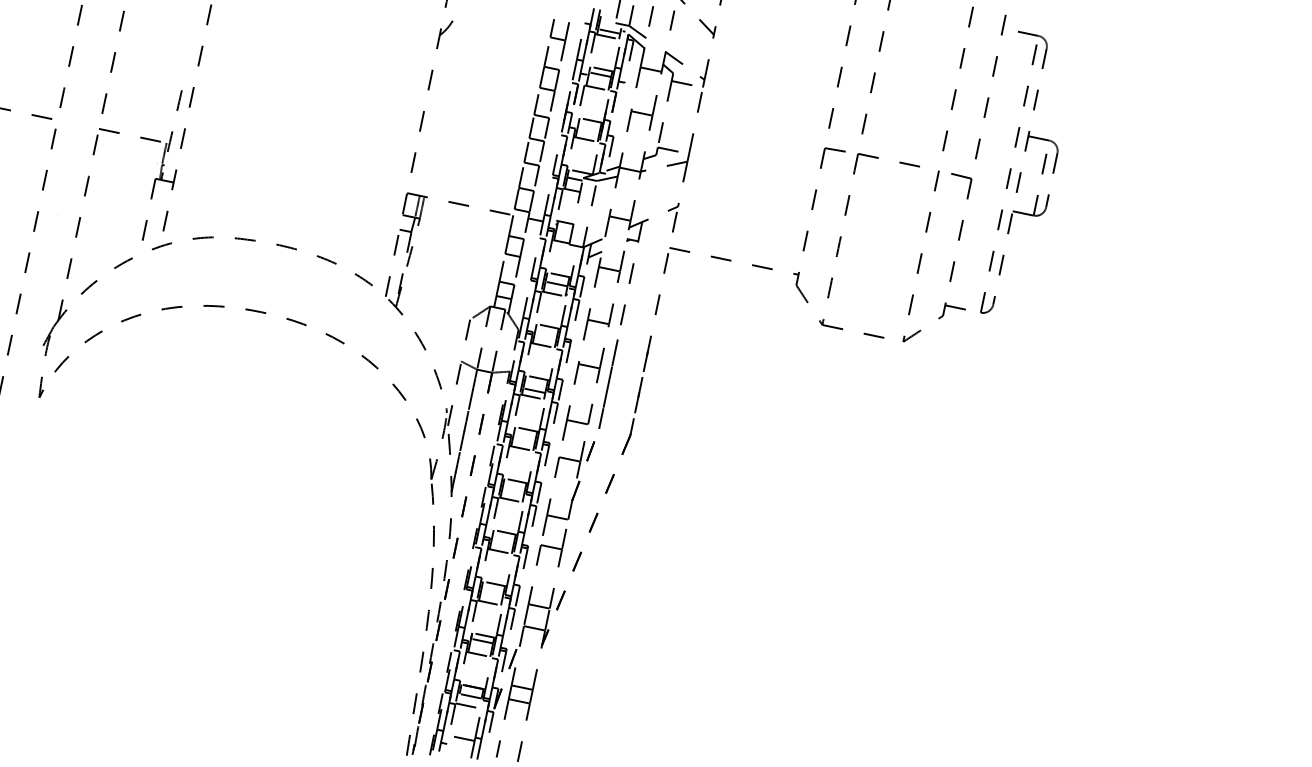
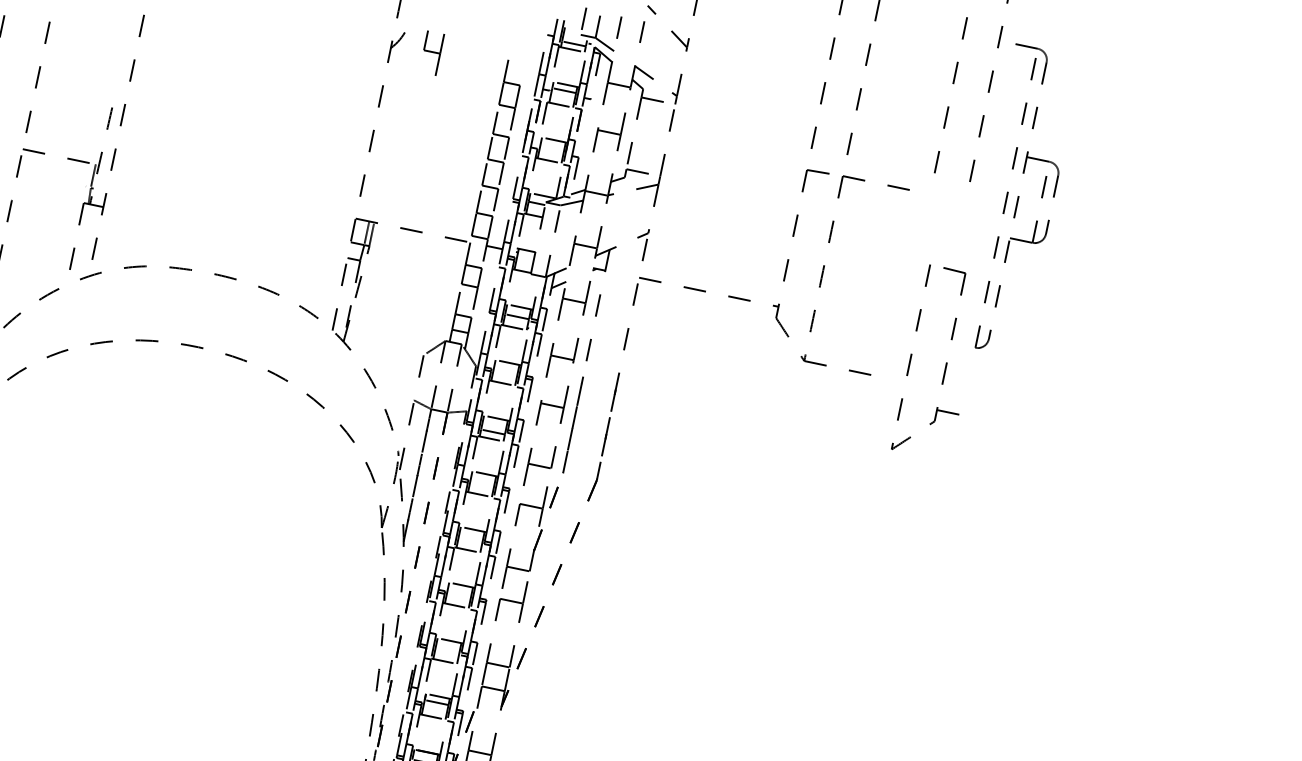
part: (559, 40) -> (433, 53), moved
part: (922, 255) -> (912, 356), moved

